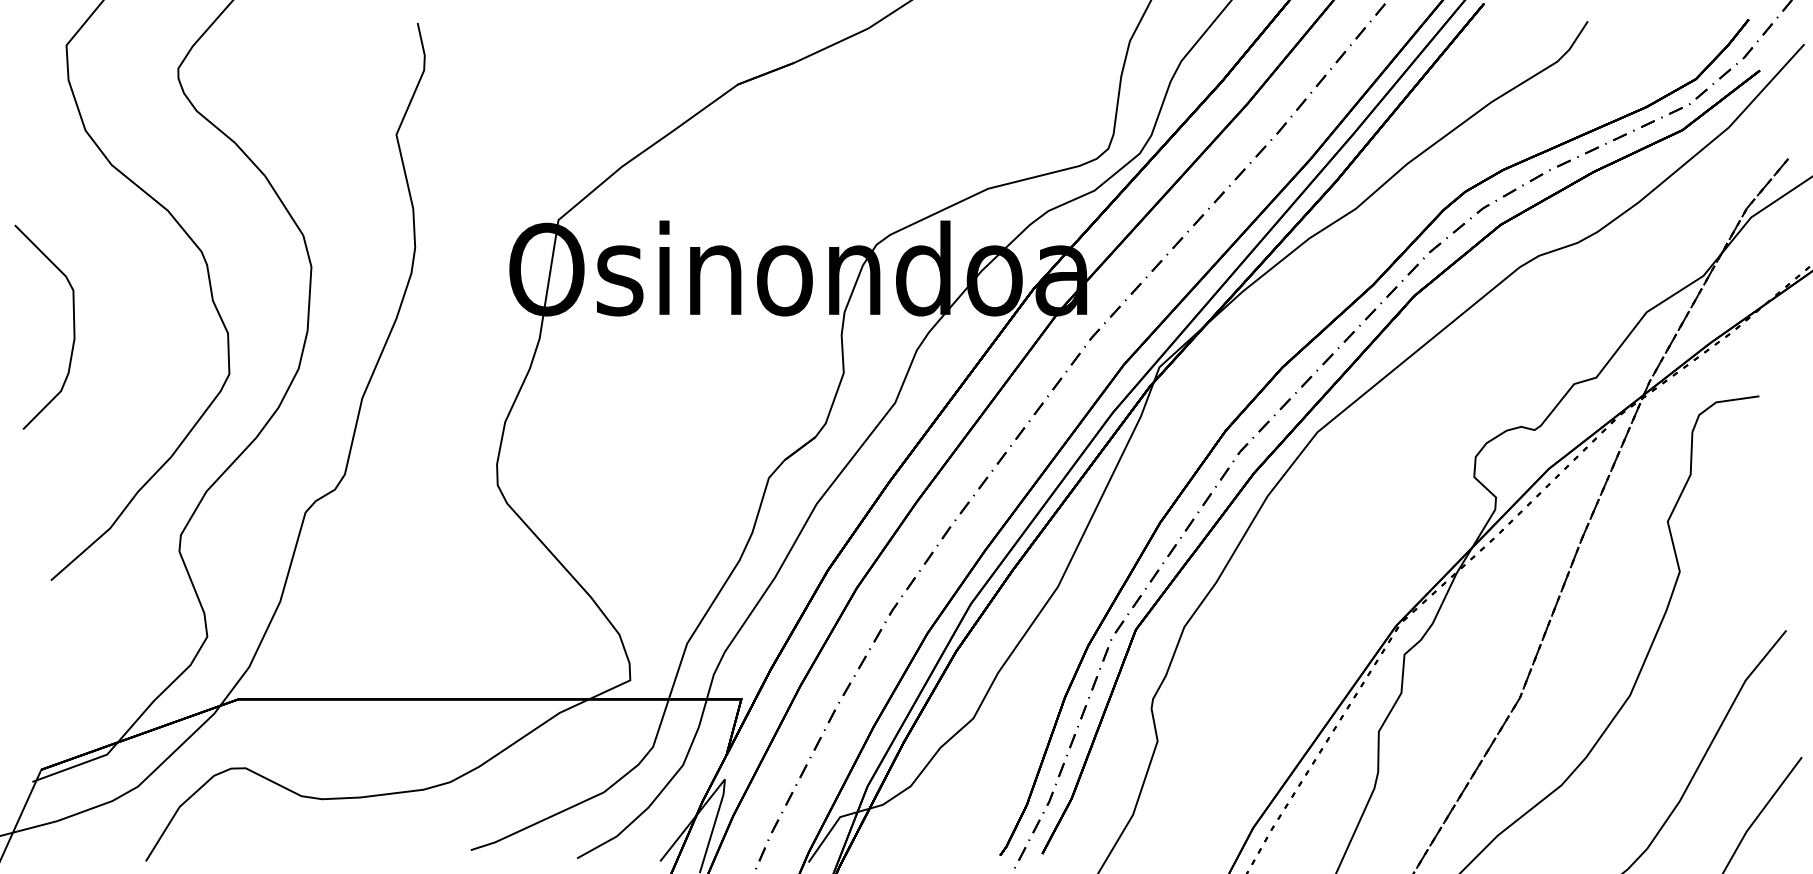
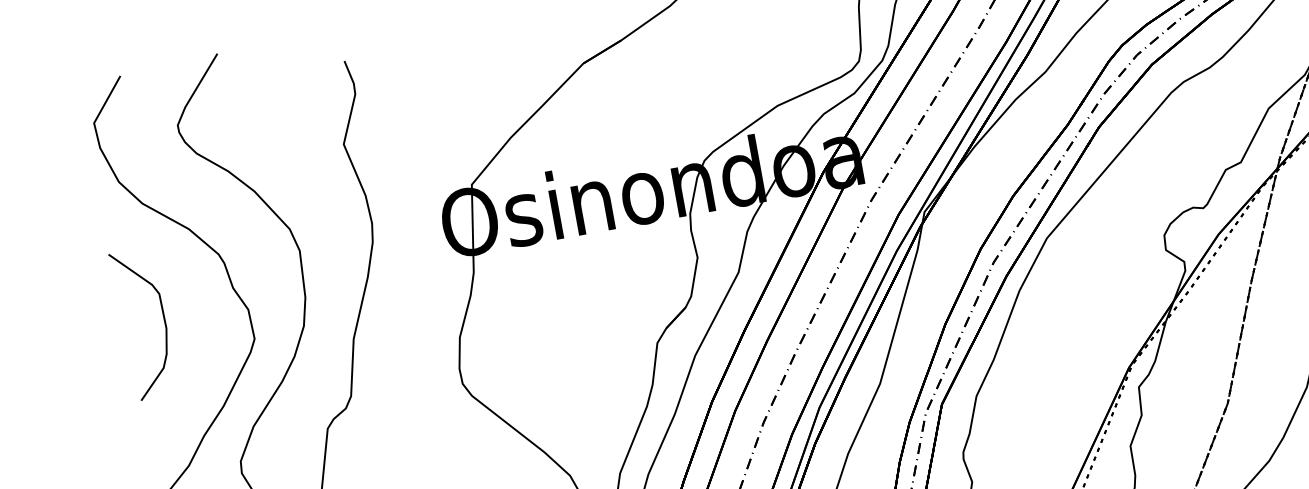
curve: (73, 326) -> (164, 319), moved

